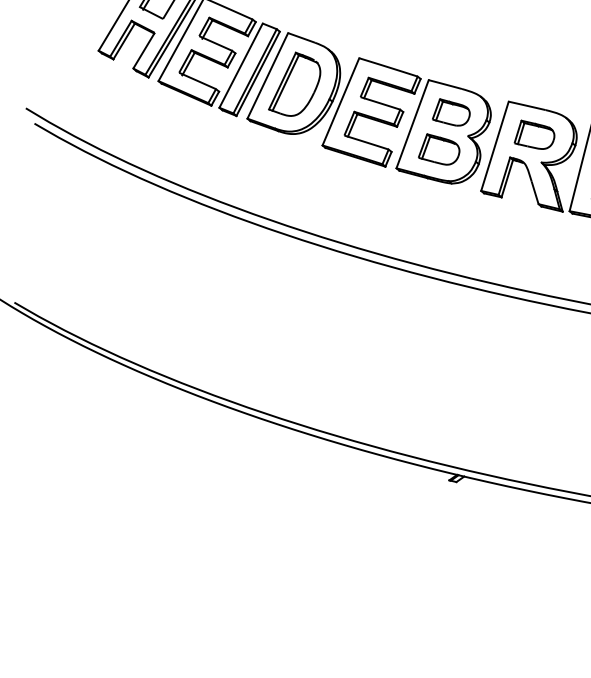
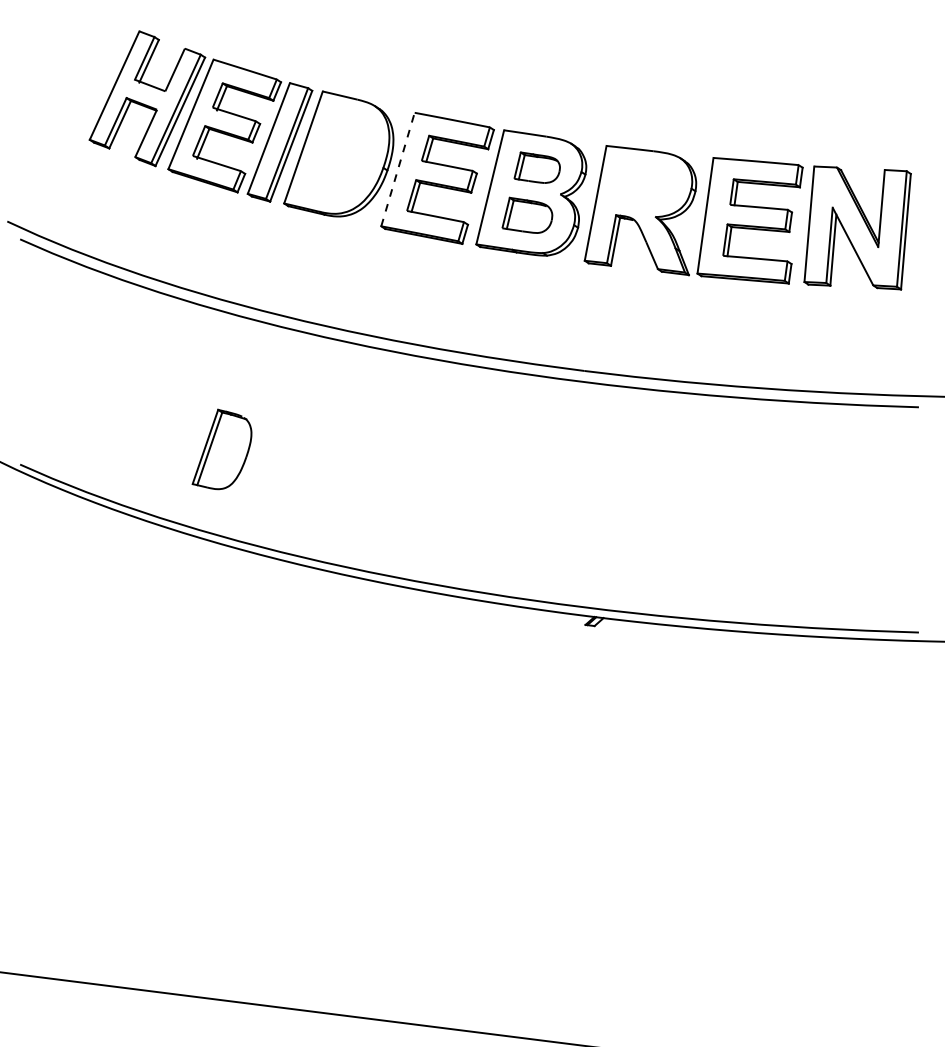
part: (294, 84) -> (221, 449), moved
line: (341, 101) -> (398, 169), solid -> dashed
part: (534, 134) -> (643, 183), removed

